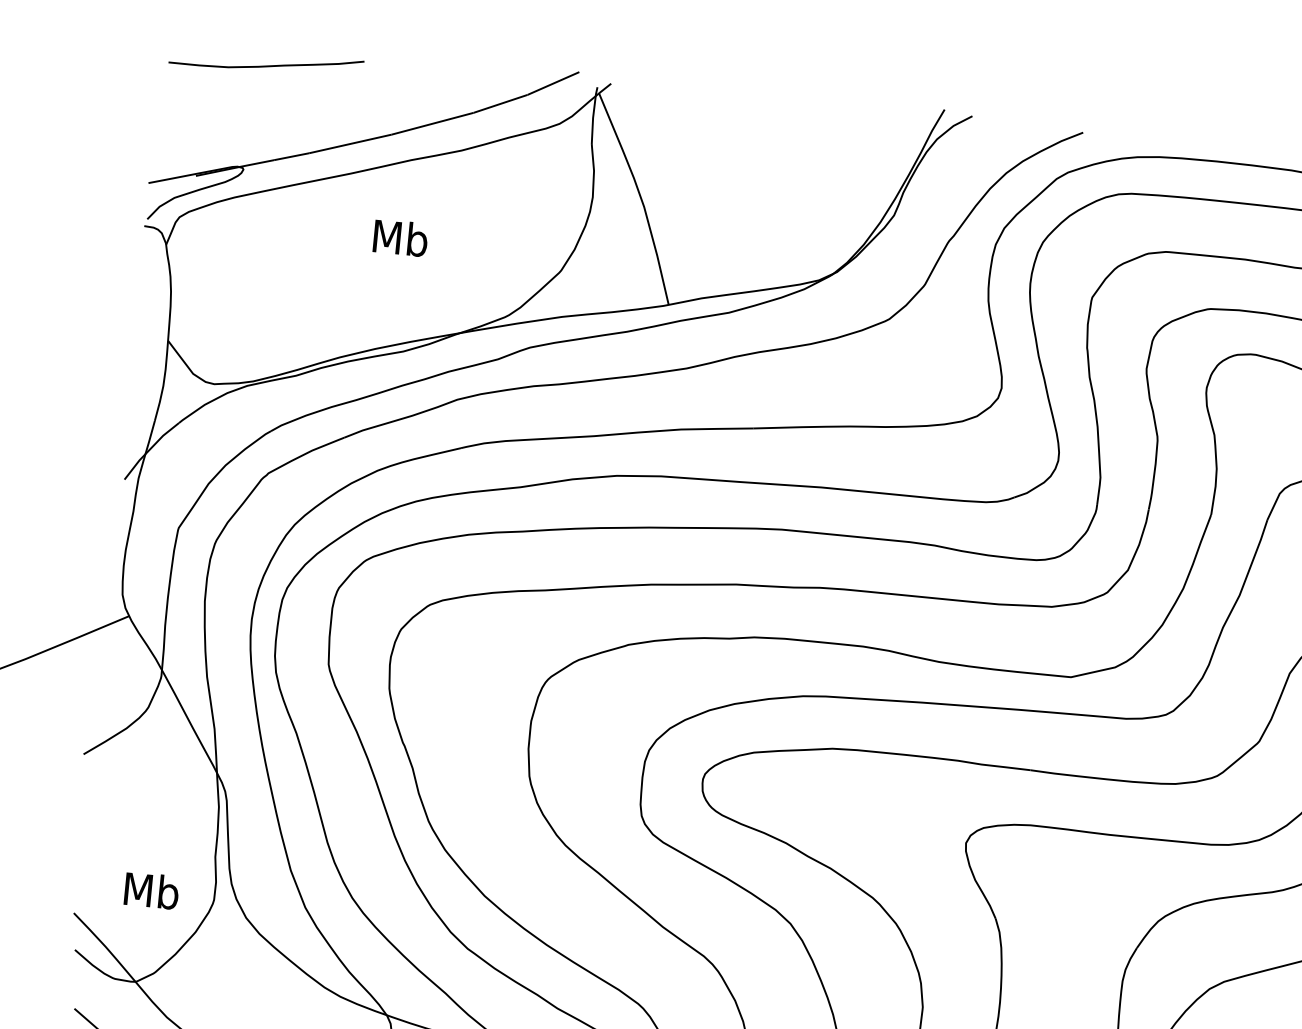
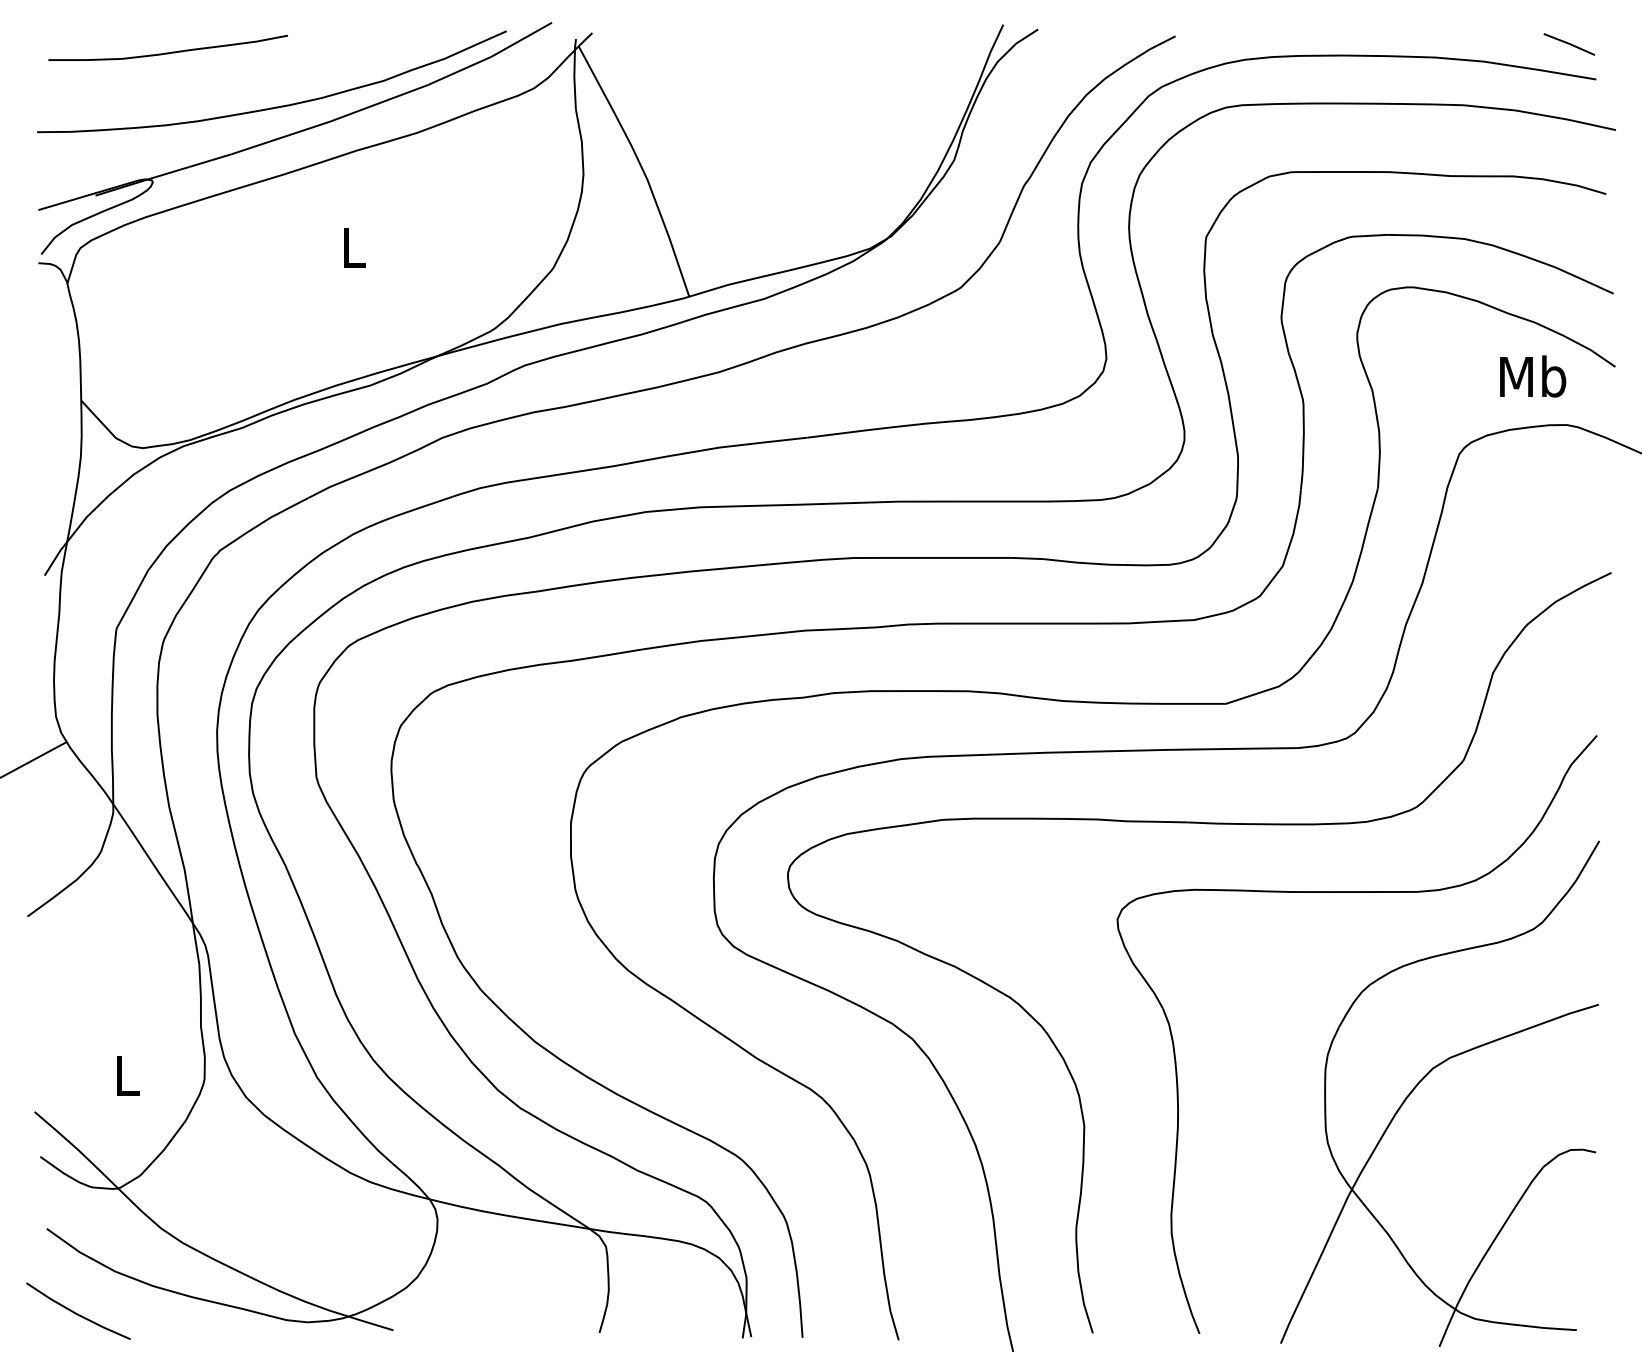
curve: (348, 118) -> (275, 106), added
text: (400, 238) -> (353, 247), Mb -> L
text: (151, 890) -> (127, 1075), Mb -> L

